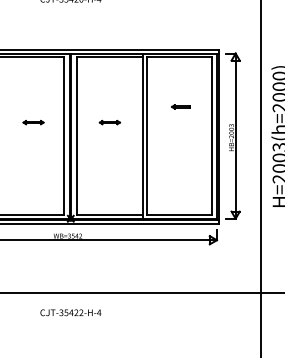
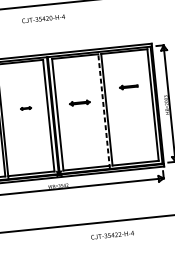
part: (180, 106) -> (128, 86), size x1.4
part: (33, 122) -> (26, 108), size x0.7
part: (109, 122) -> (79, 103), size x1.4
line: (142, 136) -> (103, 110), solid -> dashed
text: (70, 312) -> (112, 235), moved

